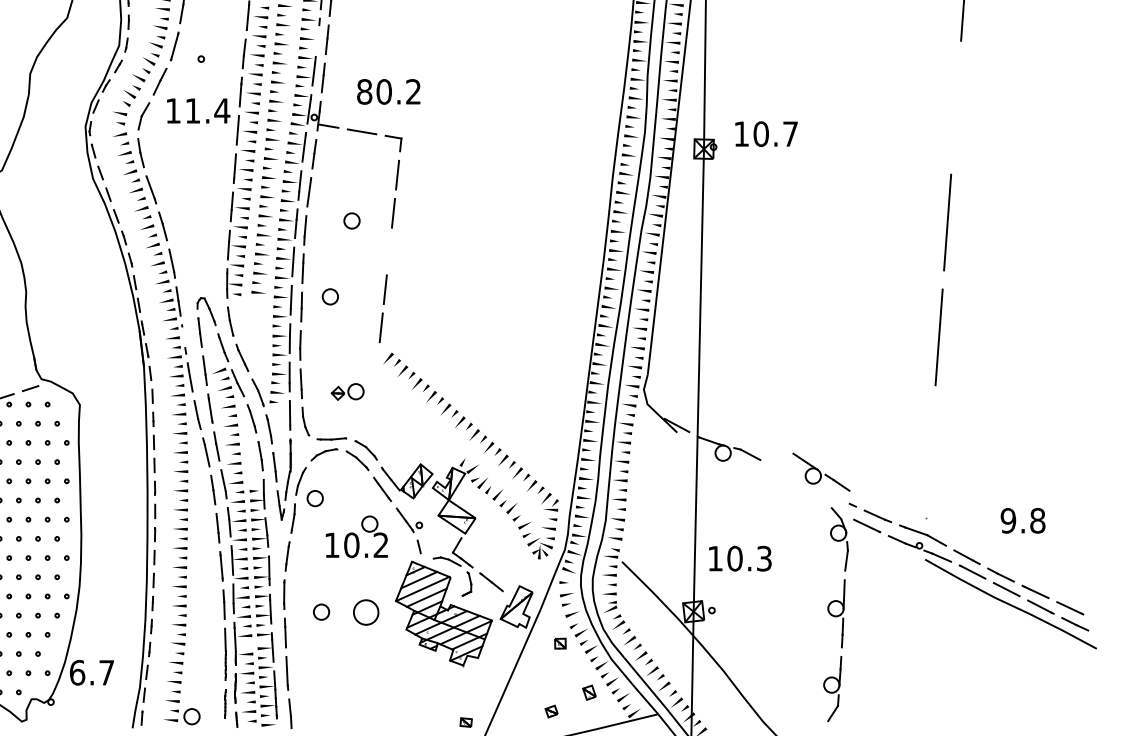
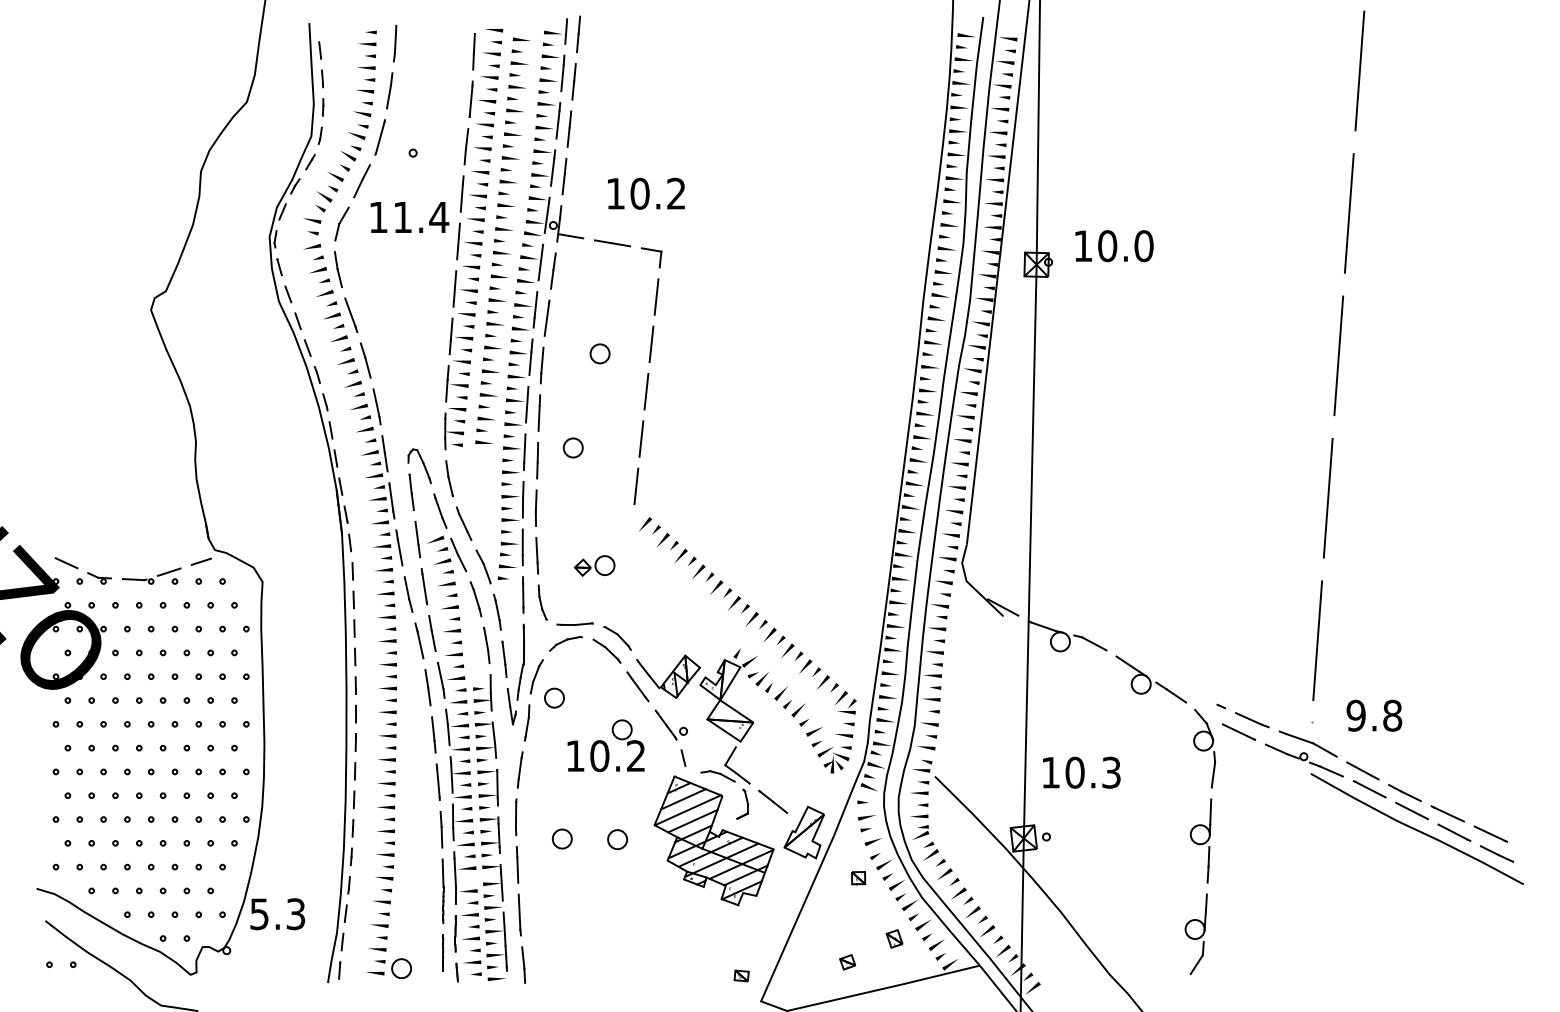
line: (317, 36) -> (557, 124), added
text: (364, 91) -> (615, 193), 80.2 -> 10.2
line: (955, 107) -> (1348, 213), added
text: (790, 134) -> (1143, 246), 10.7 -> 10.0
line: (389, 251) -> (646, 391), added
line: (183, 336) -> (391, 497), added
line: (930, 452) -> (1317, 640), added
part: (821, 472) -> (1151, 679), moved
text: (1023, 520) -> (1374, 715), moved
part: (366, 612) -> (617, 839), size x0.62
text: (91, 673) -> (277, 914), 6.7 -> 5.3

